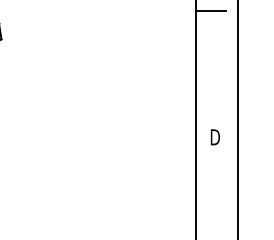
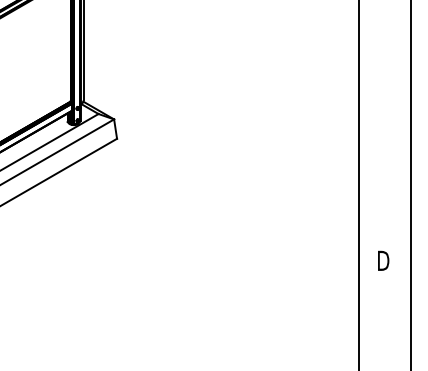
line: (211, 10) -> (378, 102), removed

